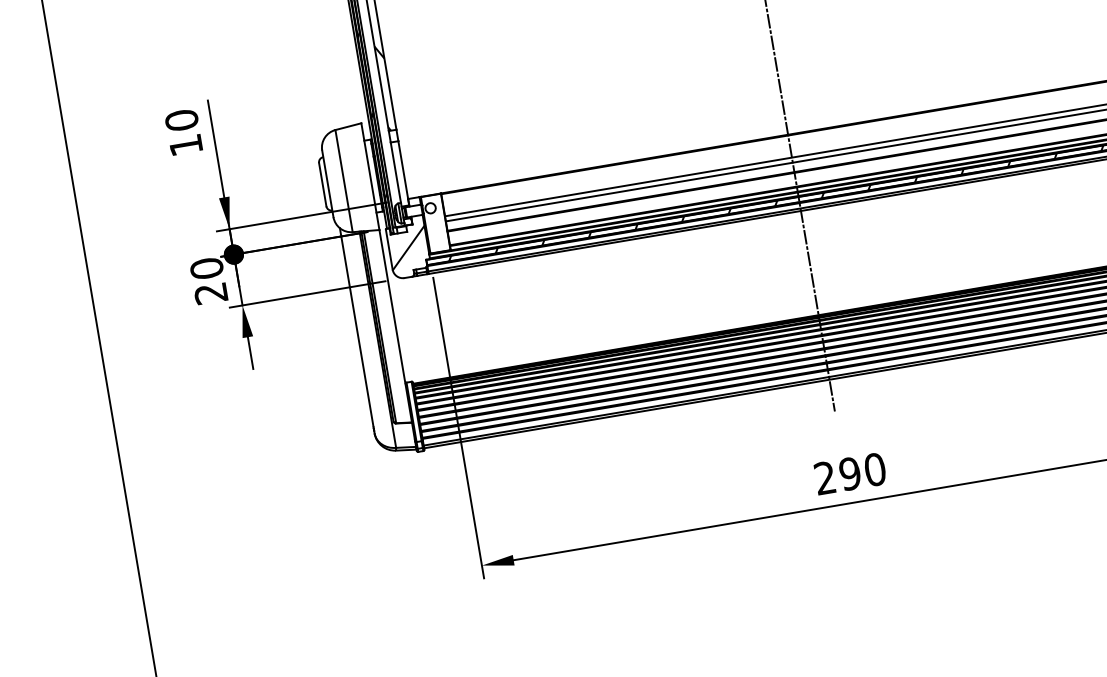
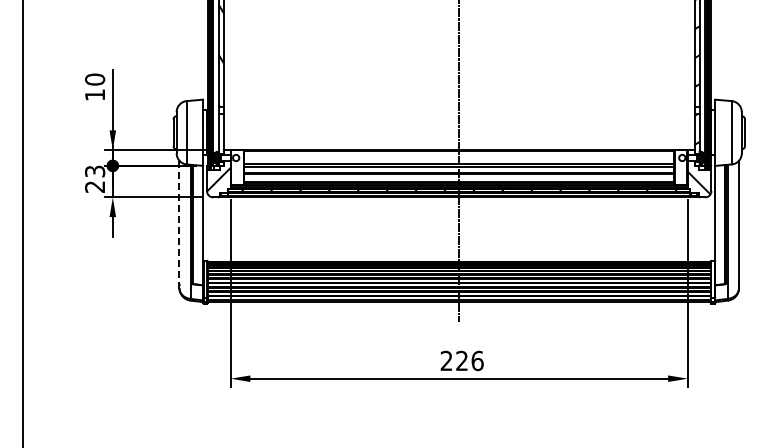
text: (207, 268) -> (95, 171), 20 -> 23
line: (356, 327) -> (179, 222), solid -> dashed
text: (861, 471) -> (469, 360), 290 -> 226

